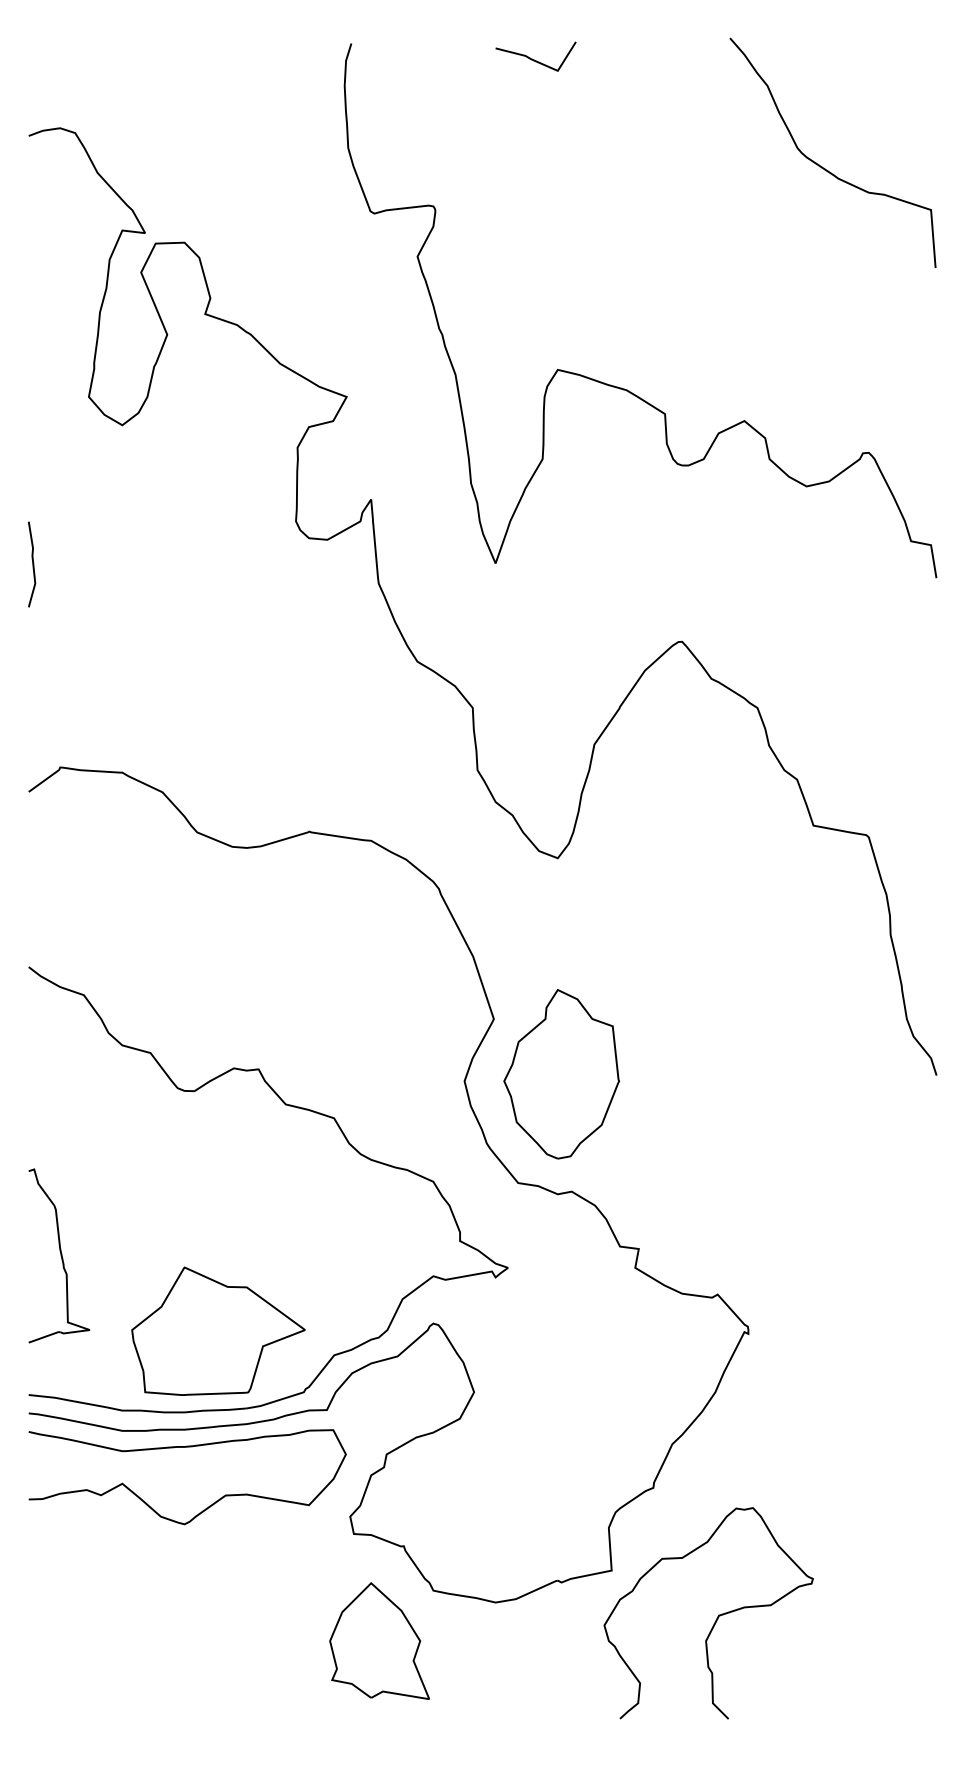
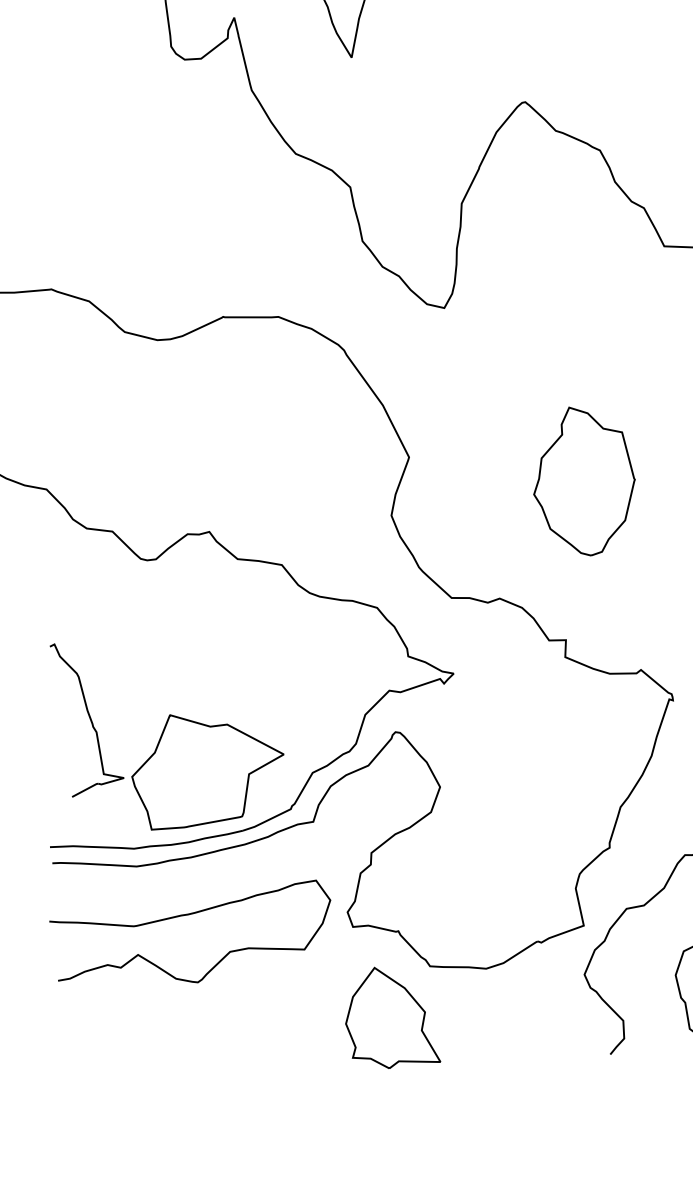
part: (561, 1074) -> (583, 481), moved
part: (59, 1255) -> (87, 716), moved
curve: (187, 1447) -> (190, 914), moved

